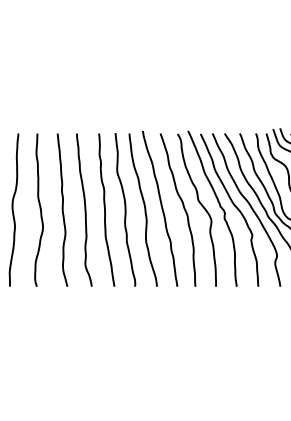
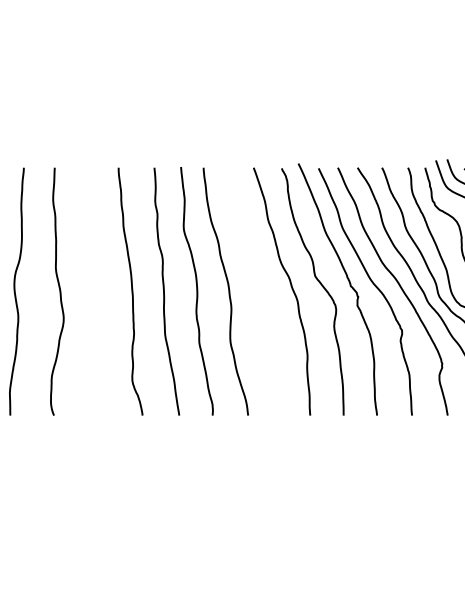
curve: (161, 208) -> (255, 289), removed
curve: (62, 209) -> (95, 290), removed

